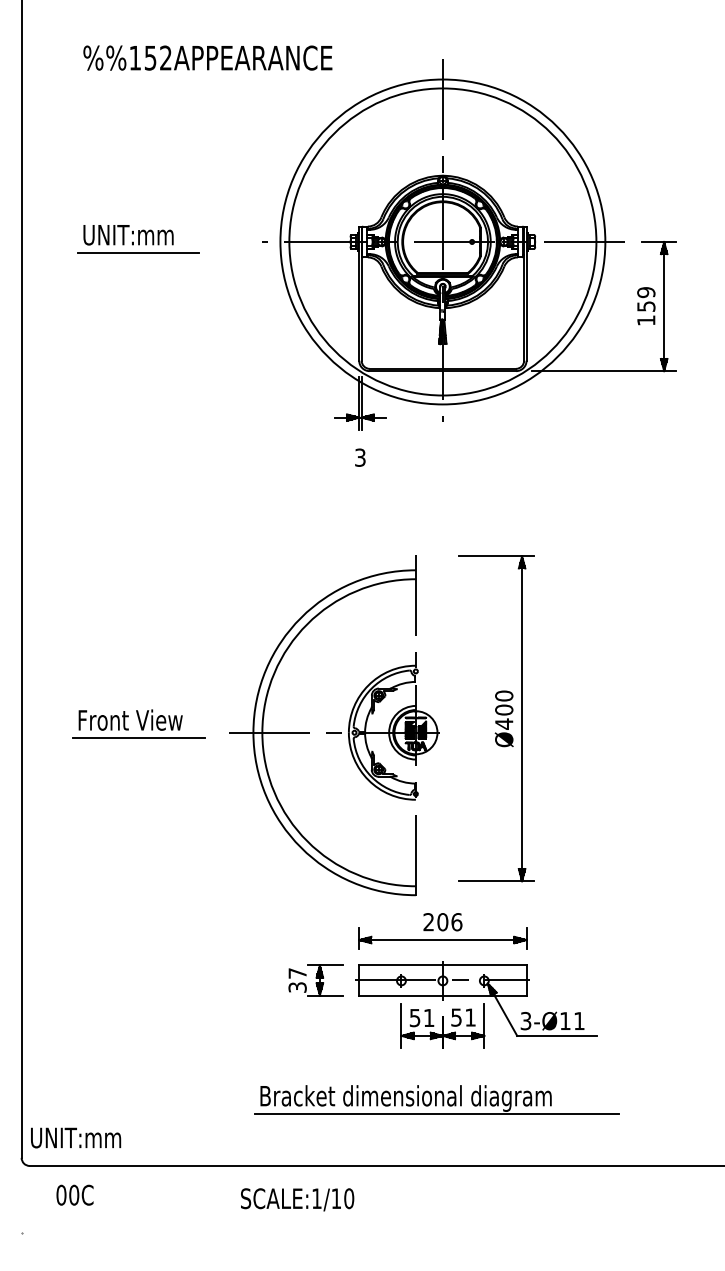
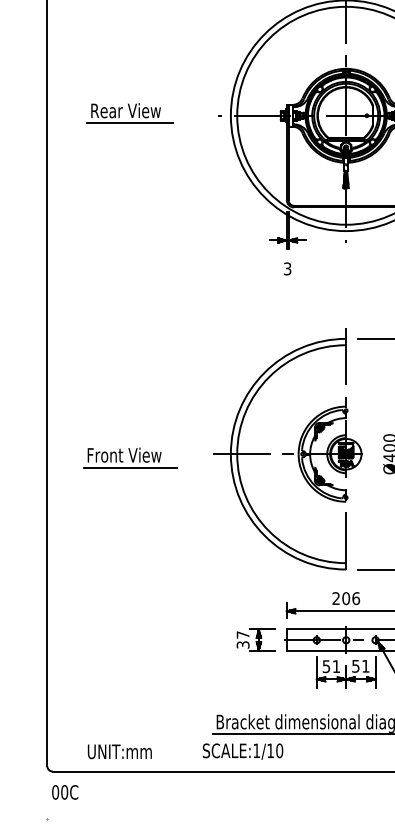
text: (132, 234) -> (125, 110), UNIT:mm -> Rear View
part: (334, 732) -> (288, 454), moved
text: (76, 1137) -> (120, 751), moved
text: (74, 1194) -> (64, 791), moved
text: (297, 1199) -> (243, 751), moved

